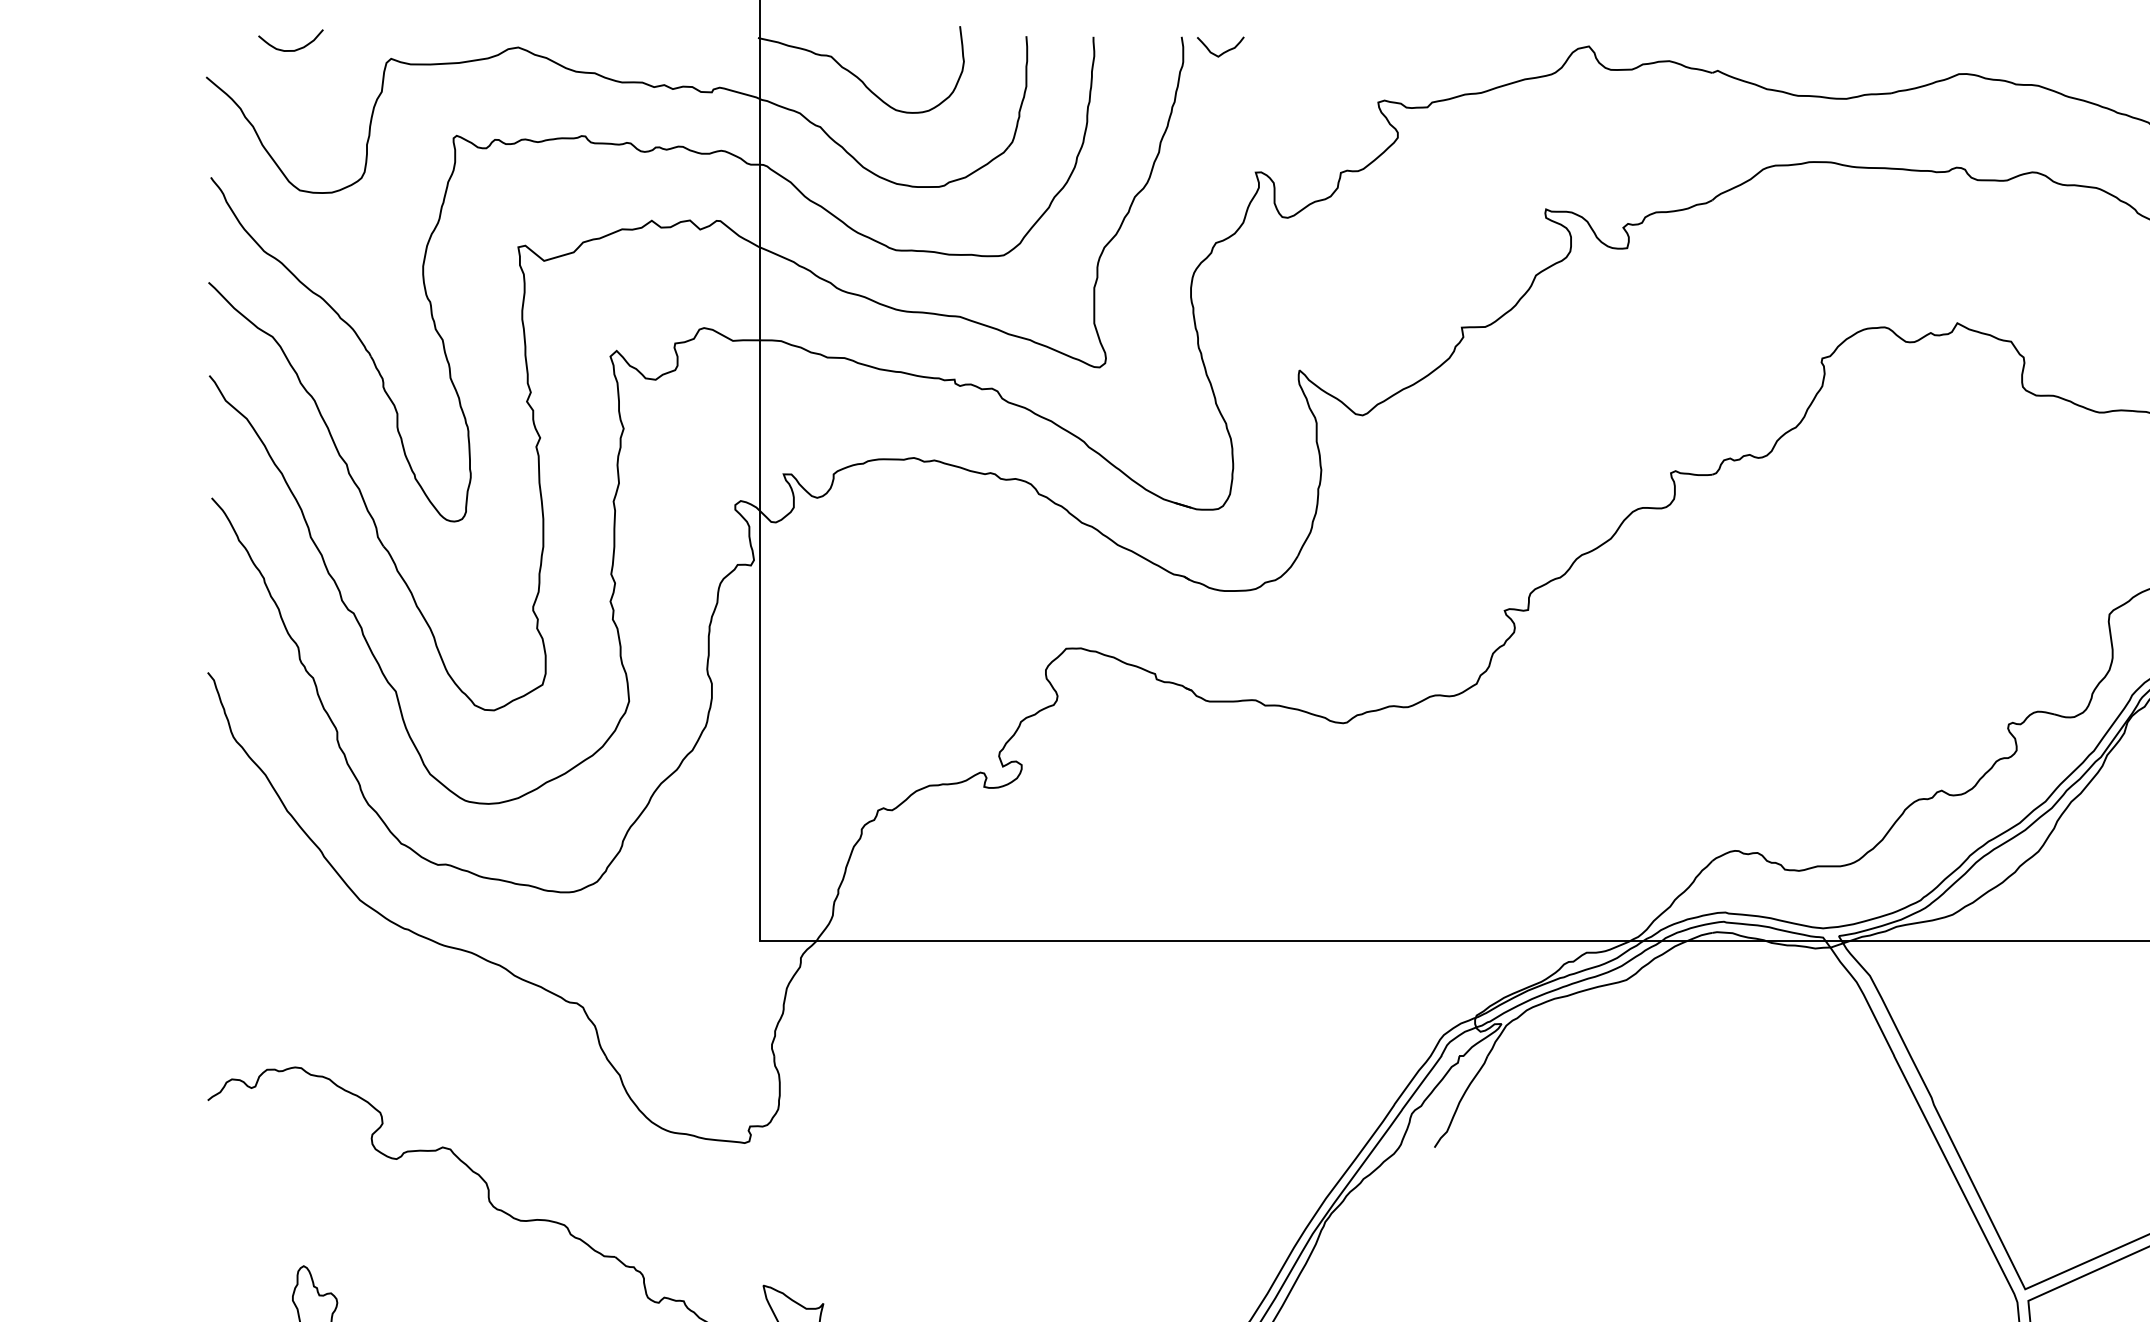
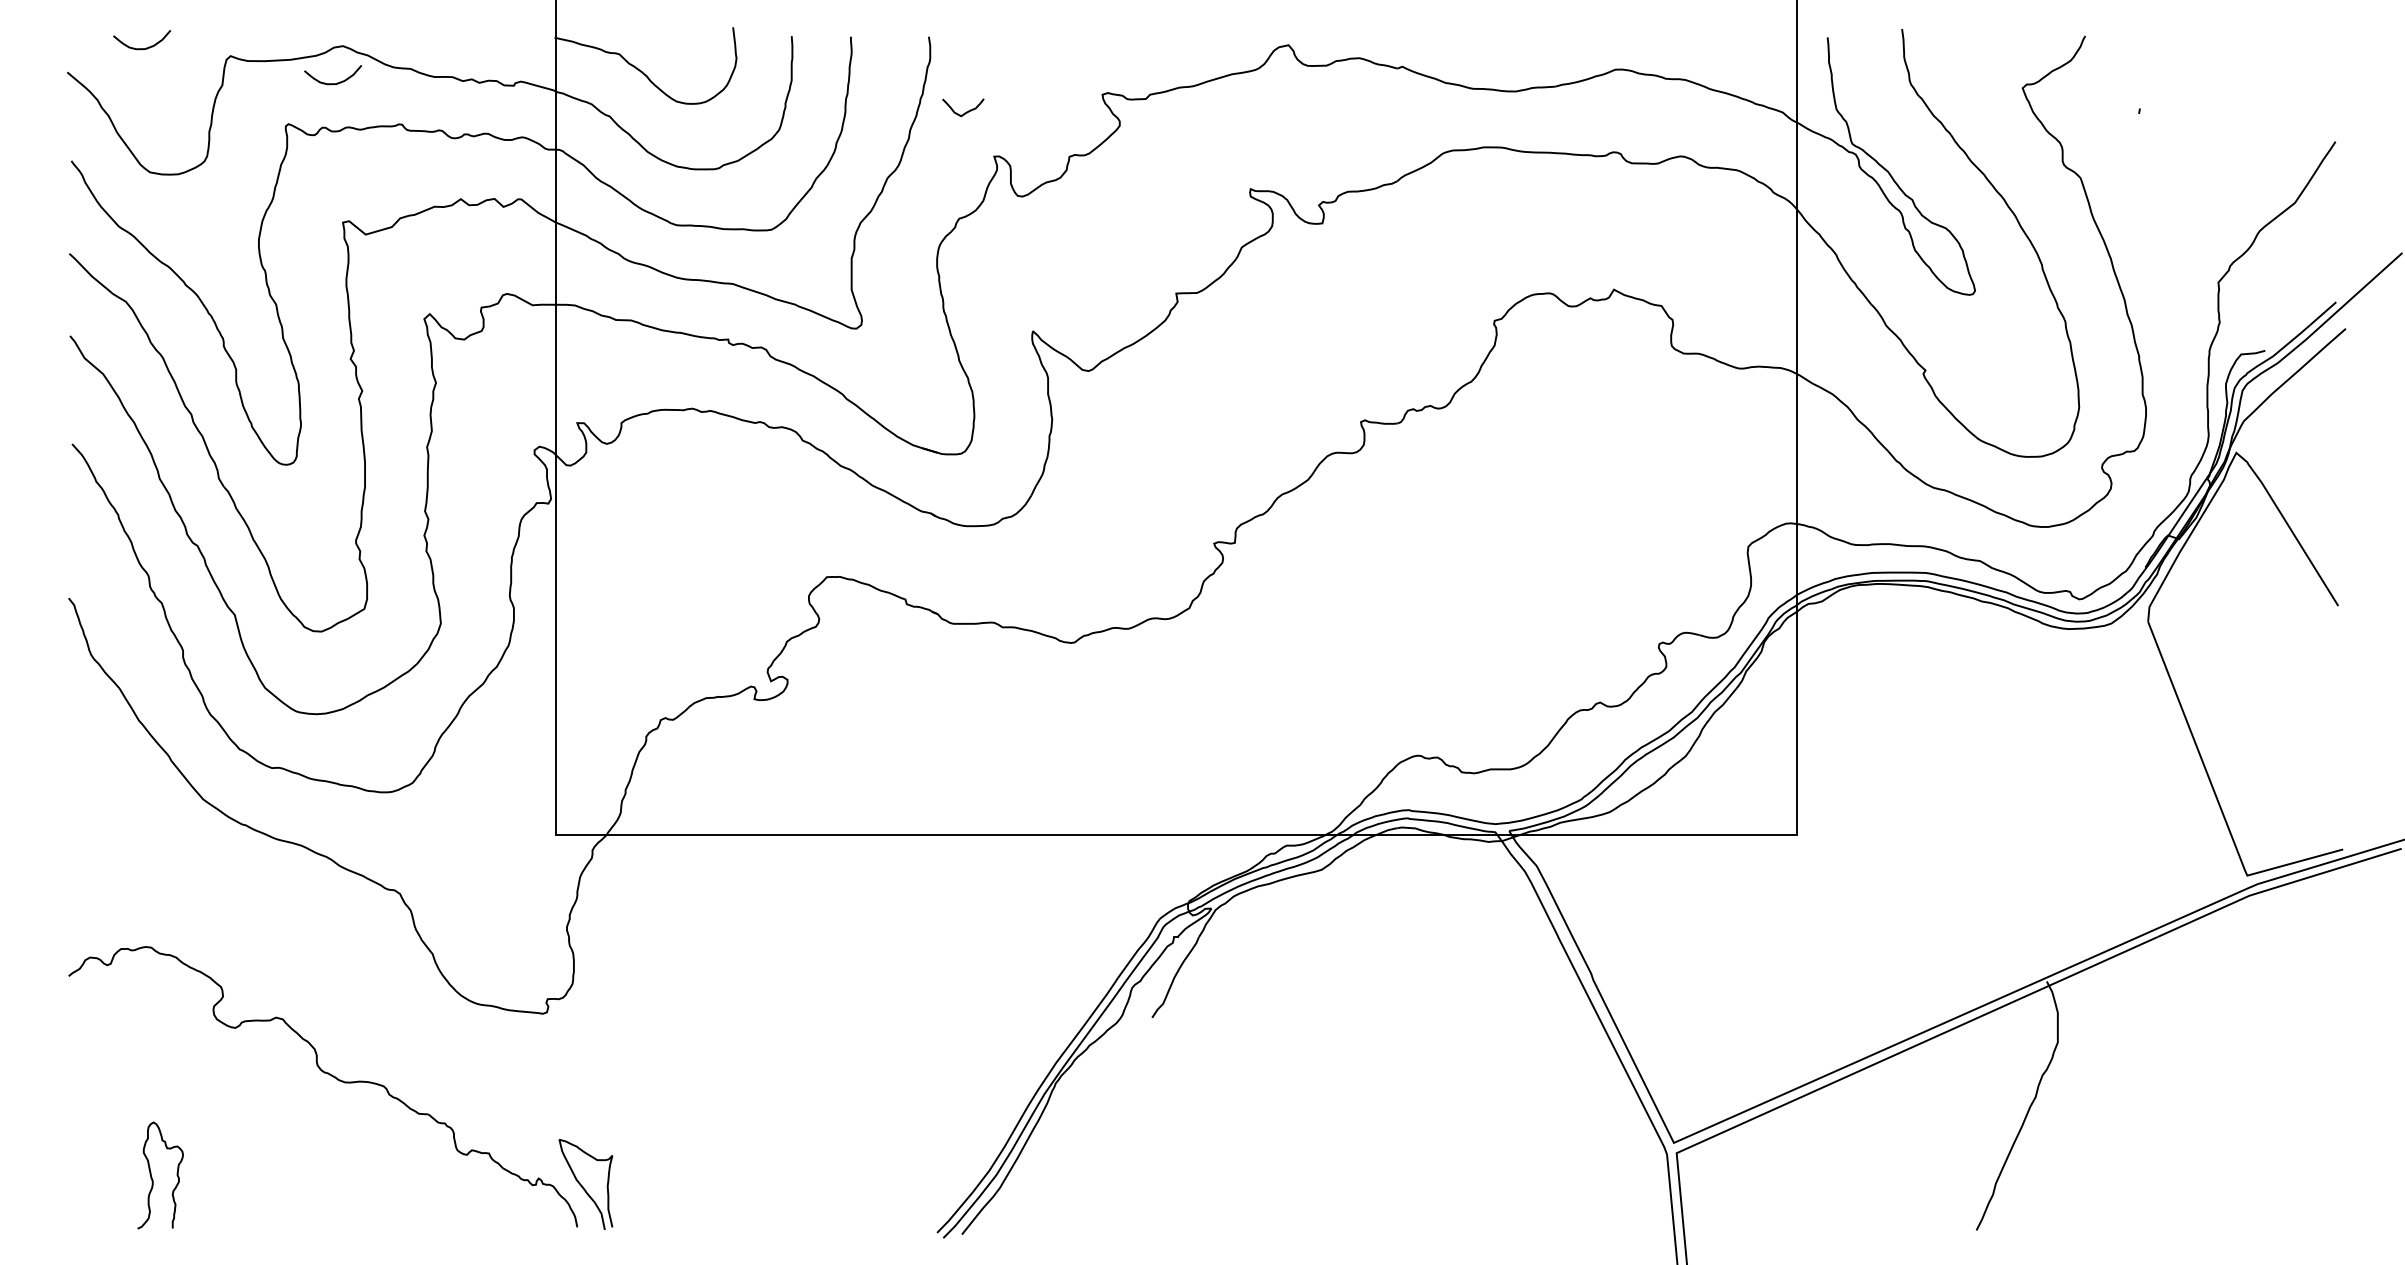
curve: (1224, 51) -> (966, 111), moved
curve: (506, 89) -> (332, 83), added

